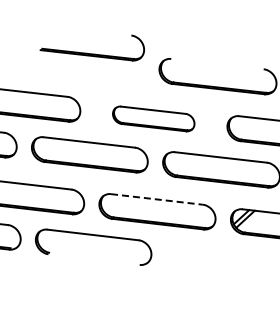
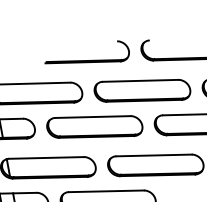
part: (91, 47) -> (86, 55), moved
part: (153, 118) -> (142, 90), size x1.43
line: (157, 199) -> (154, 155), dashed -> solid

